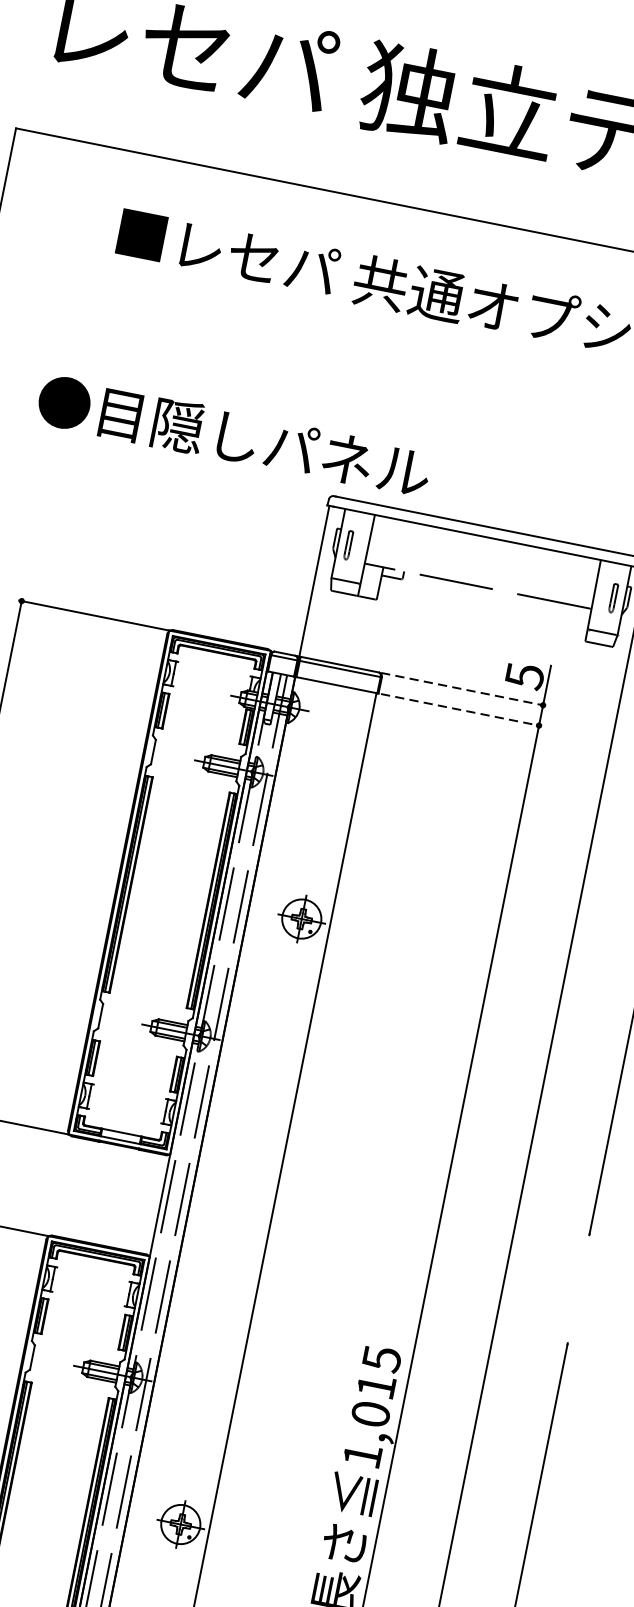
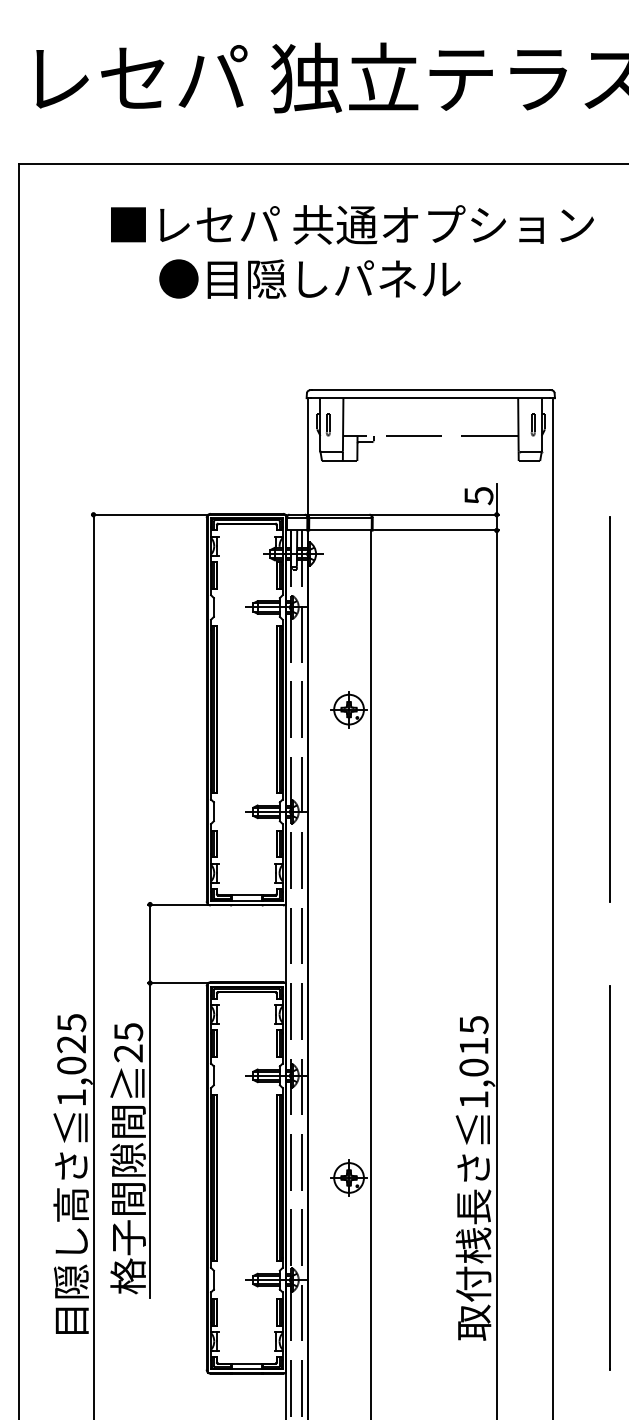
text: (233, 437) -> (309, 279), moved
line: (463, 689) -> (435, 514), dashed -> solid
line: (462, 710) -> (437, 530), dashed -> solid

